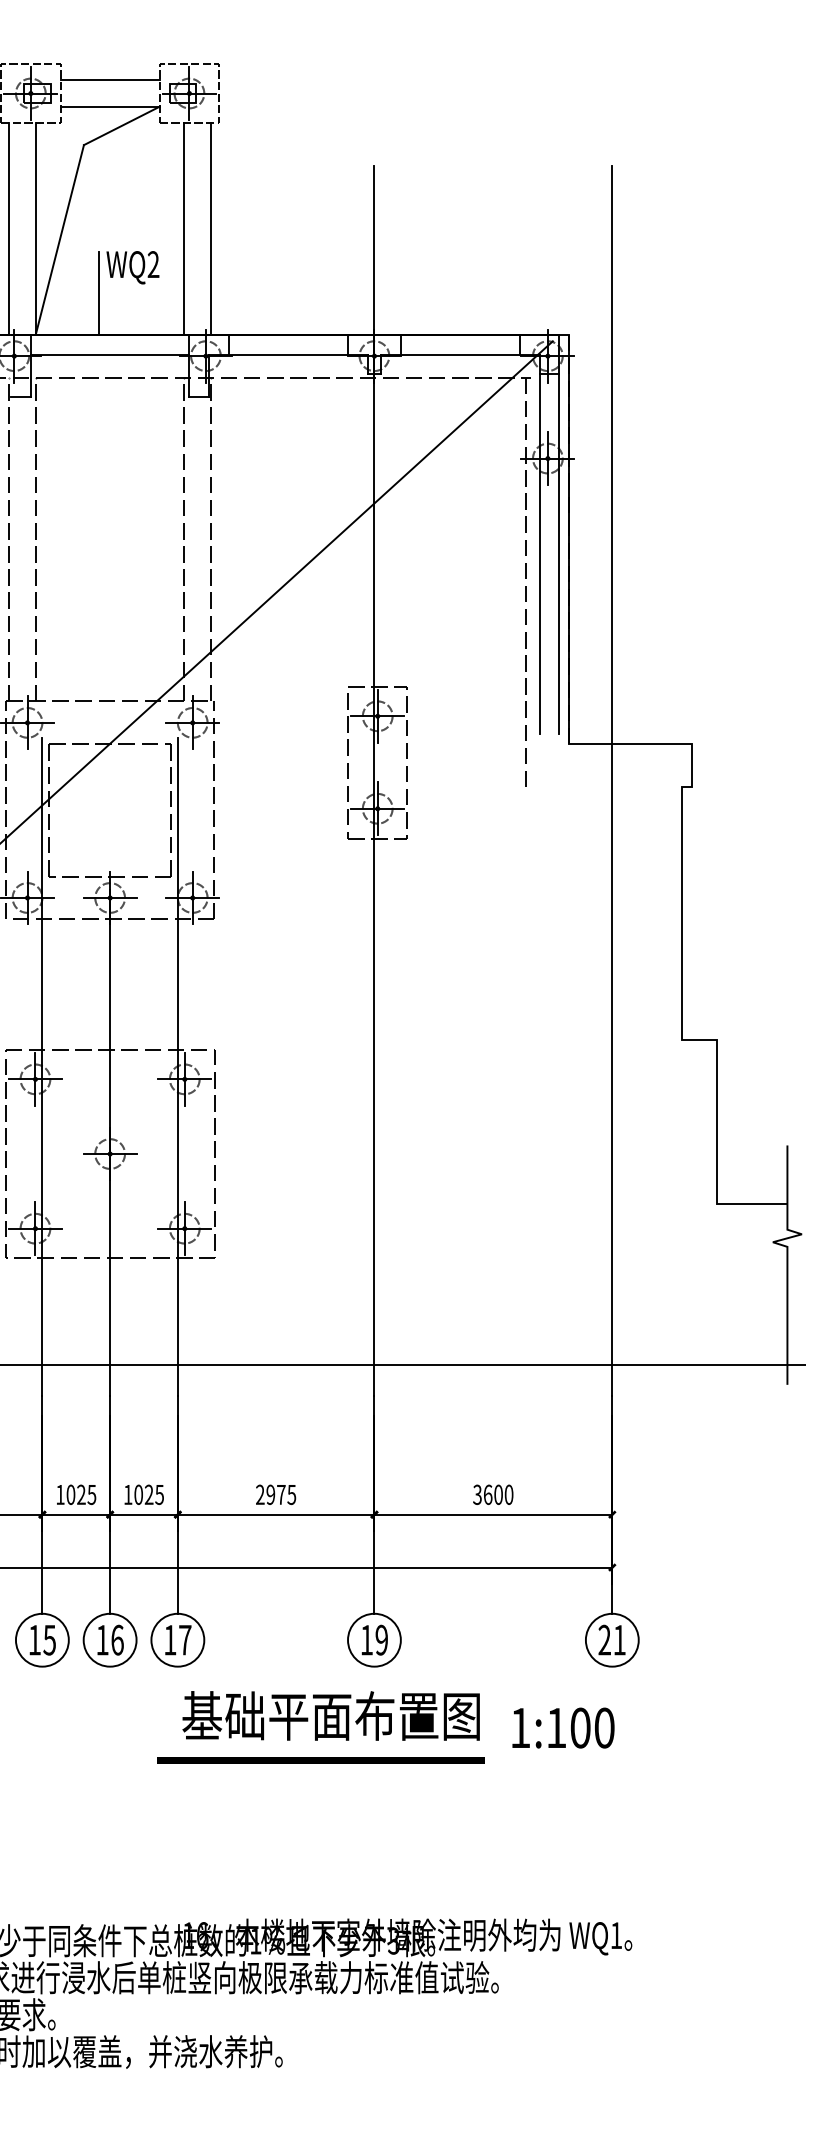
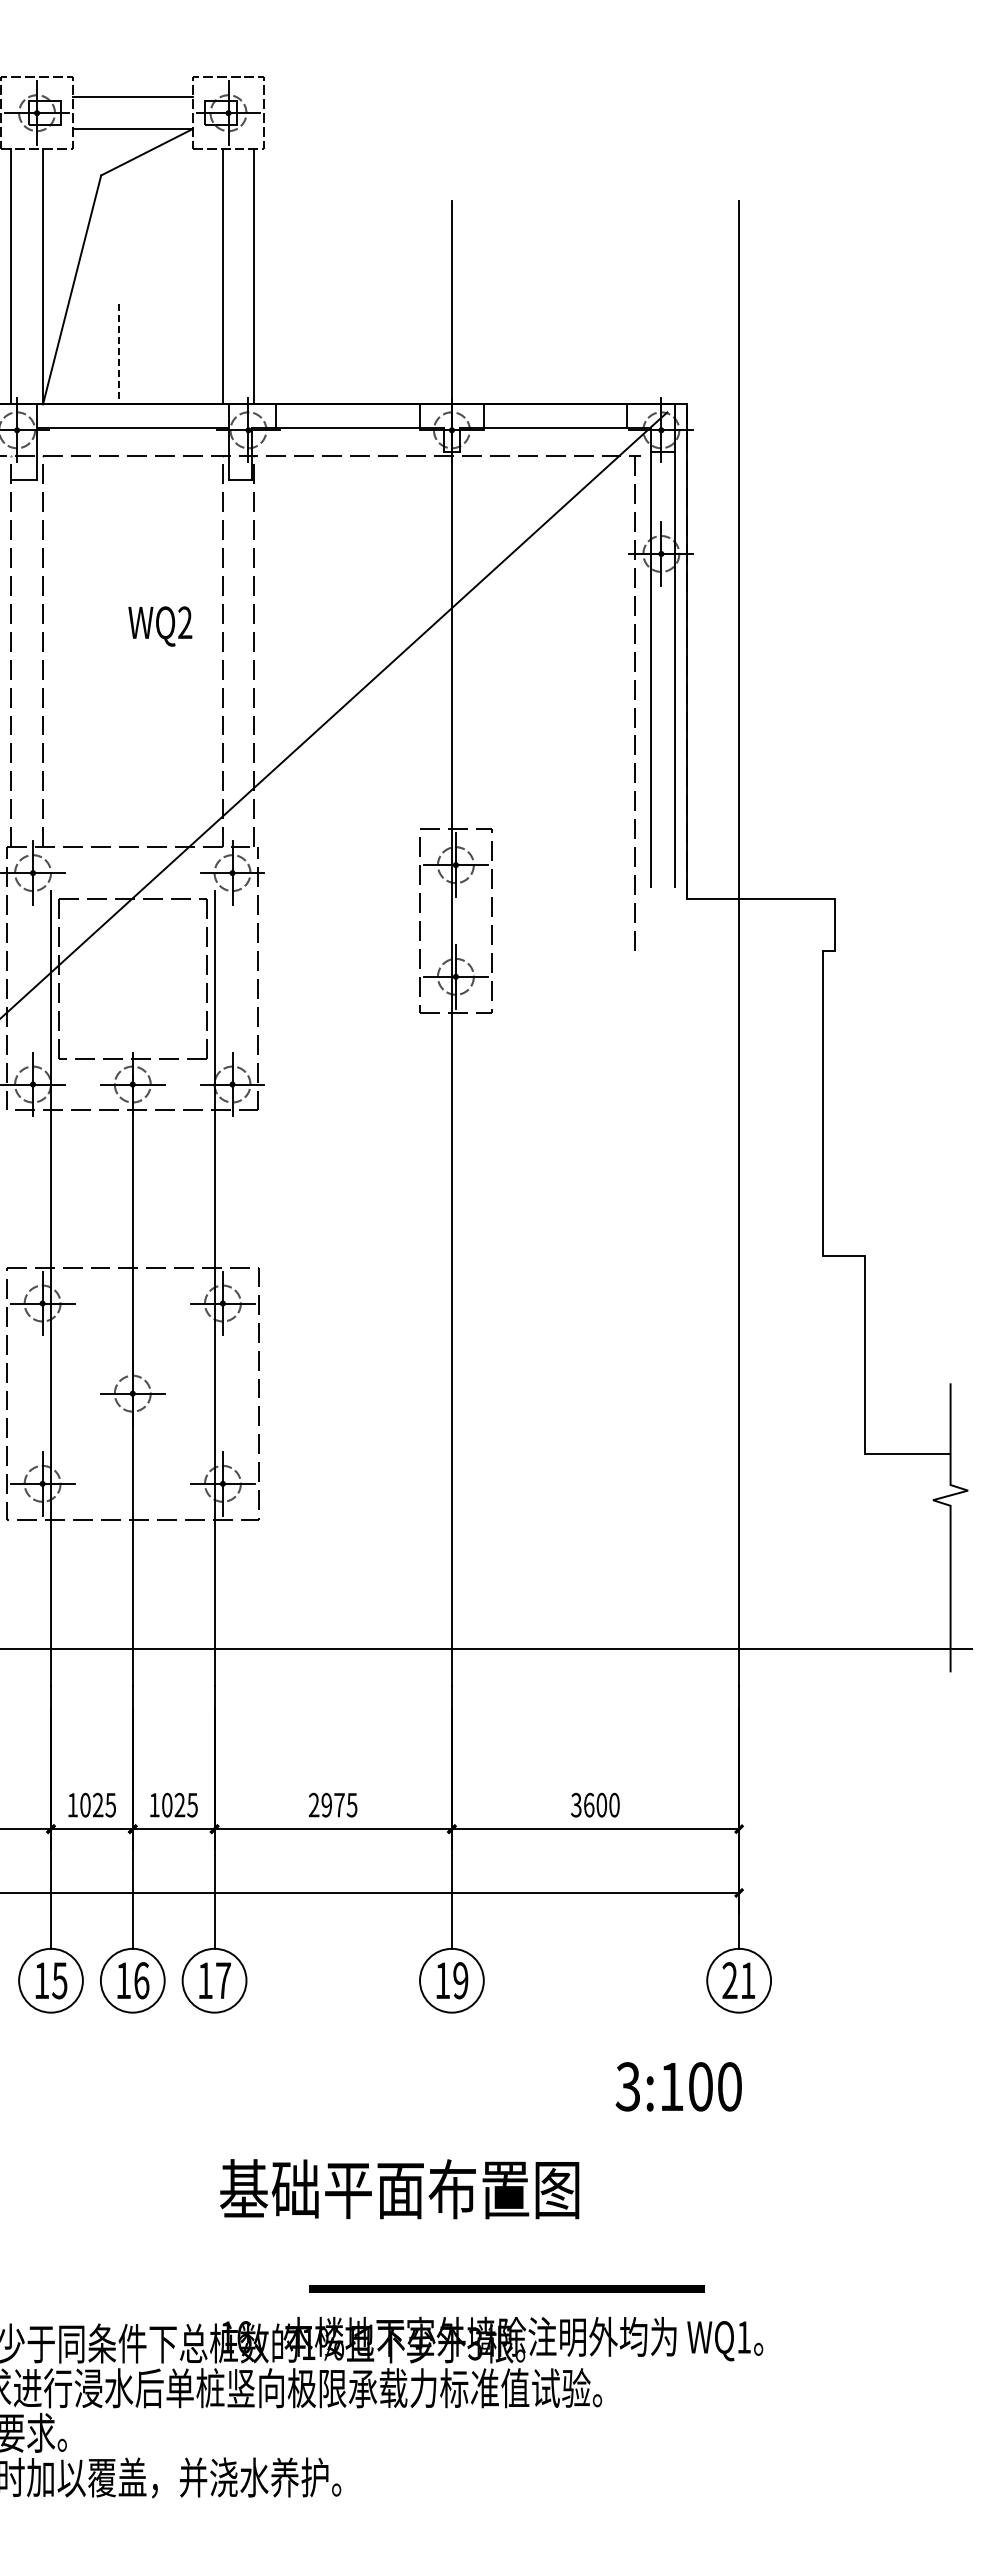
text: (133, 267) -> (160, 626), moved
line: (99, 293) -> (119, 354), solid -> dashed
text: (331, 1716) -> (399, 2189), moved
text: (519, 1727) -> (627, 2086), 1:100 -> 3:100
line: (320, 1760) -> (506, 2288), moved

